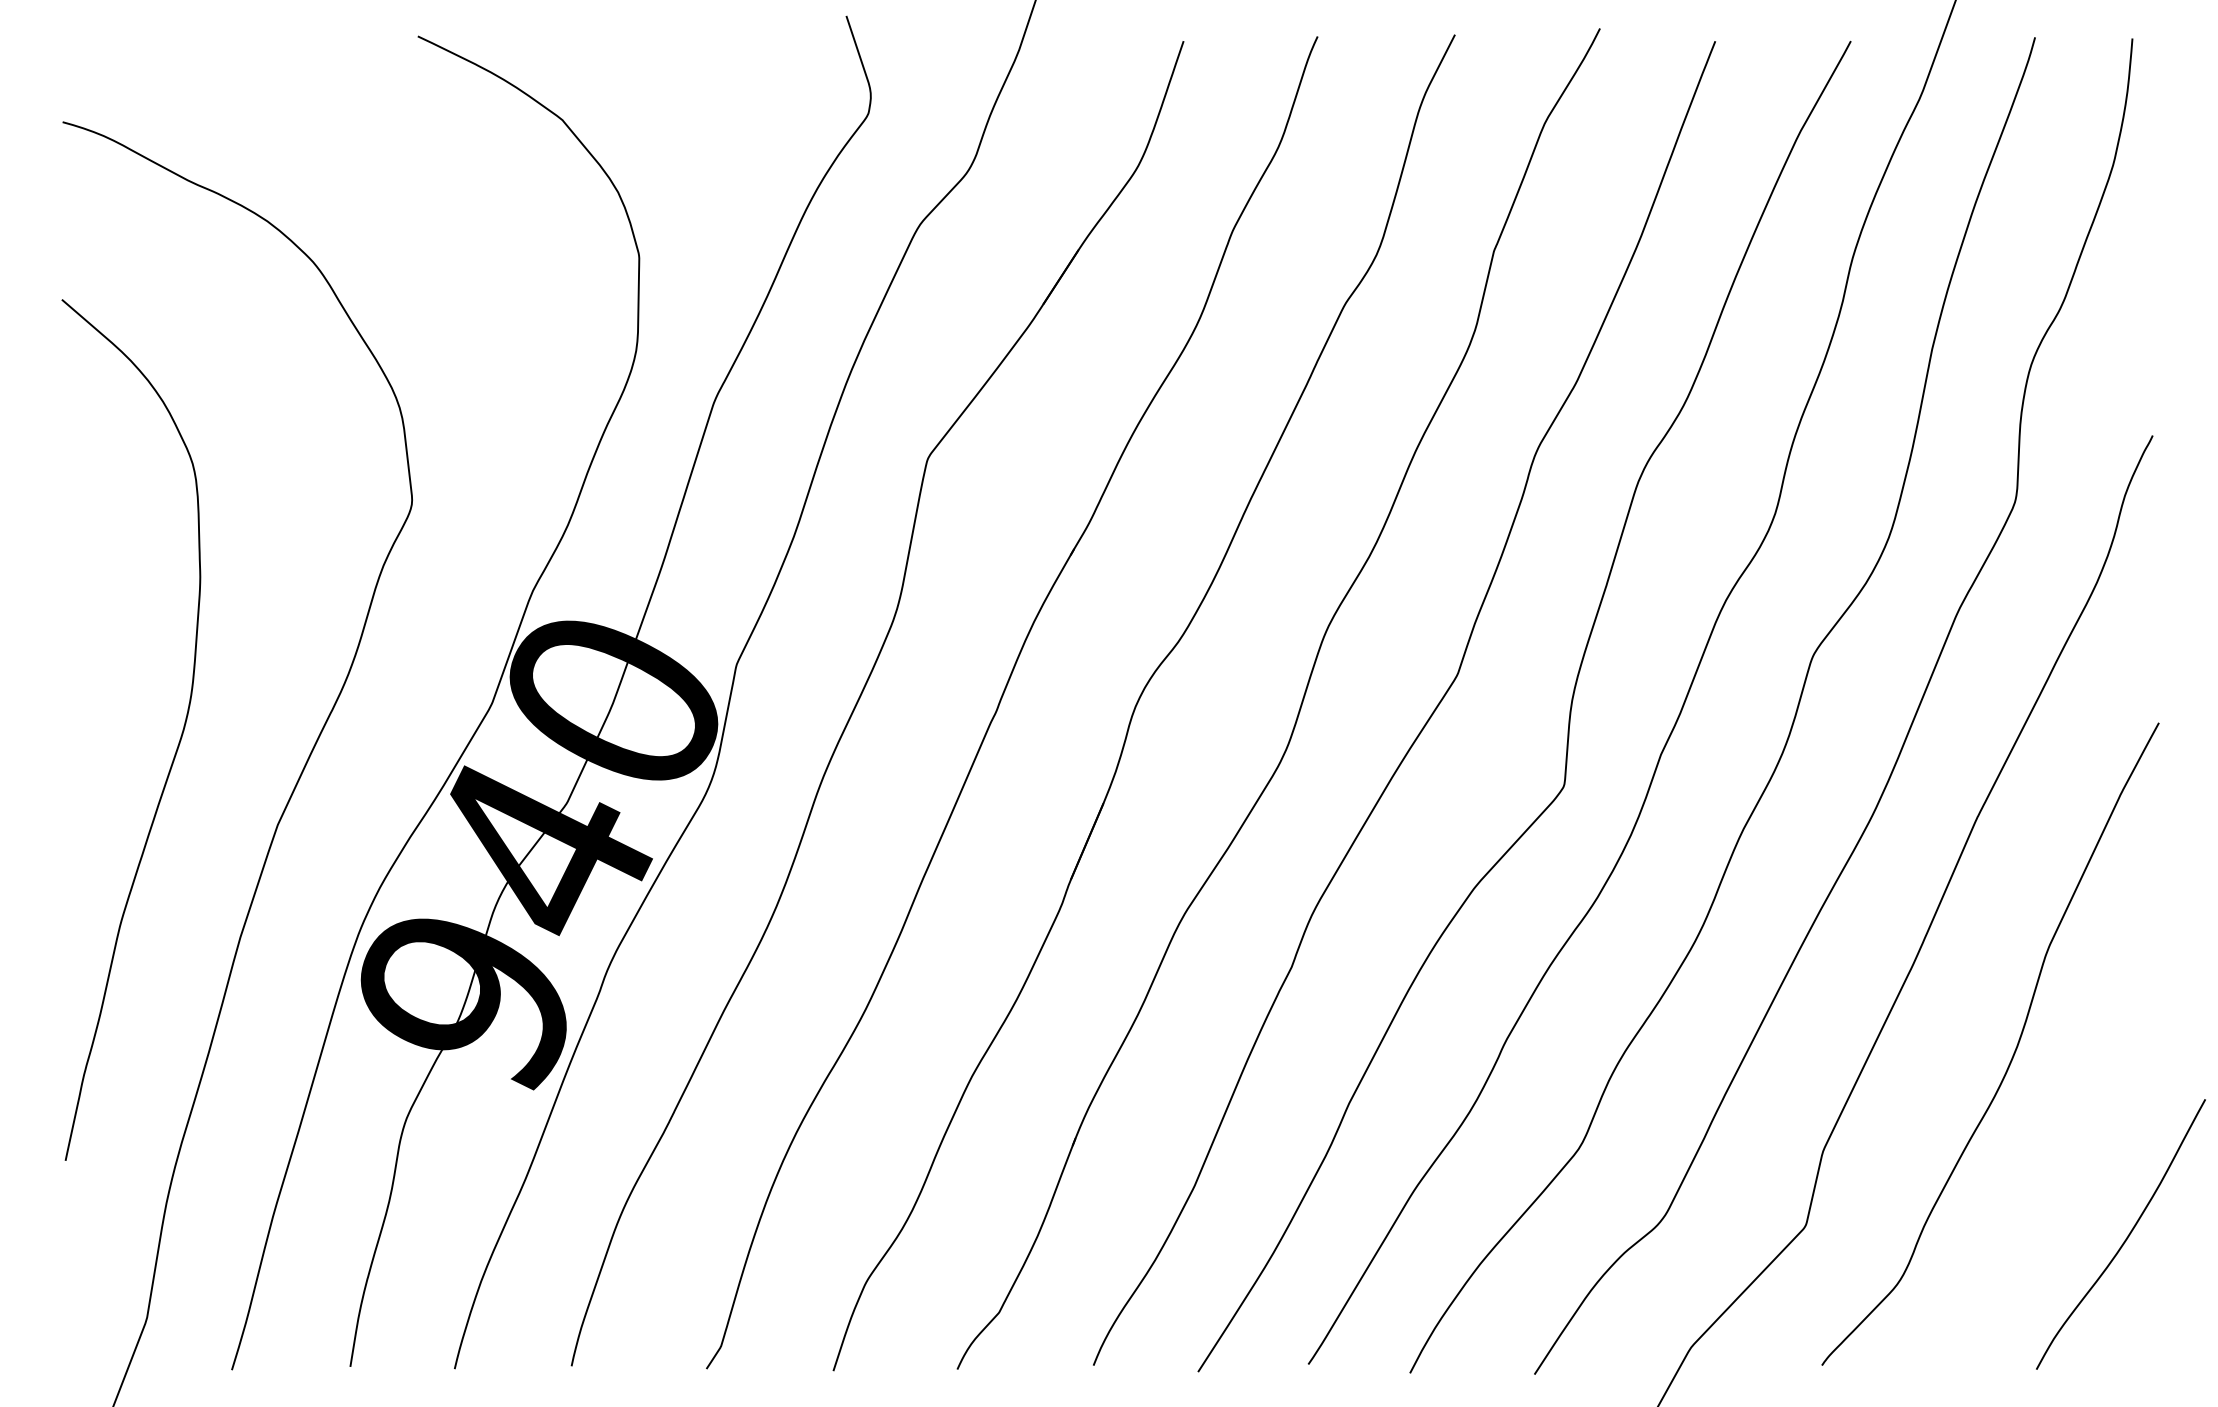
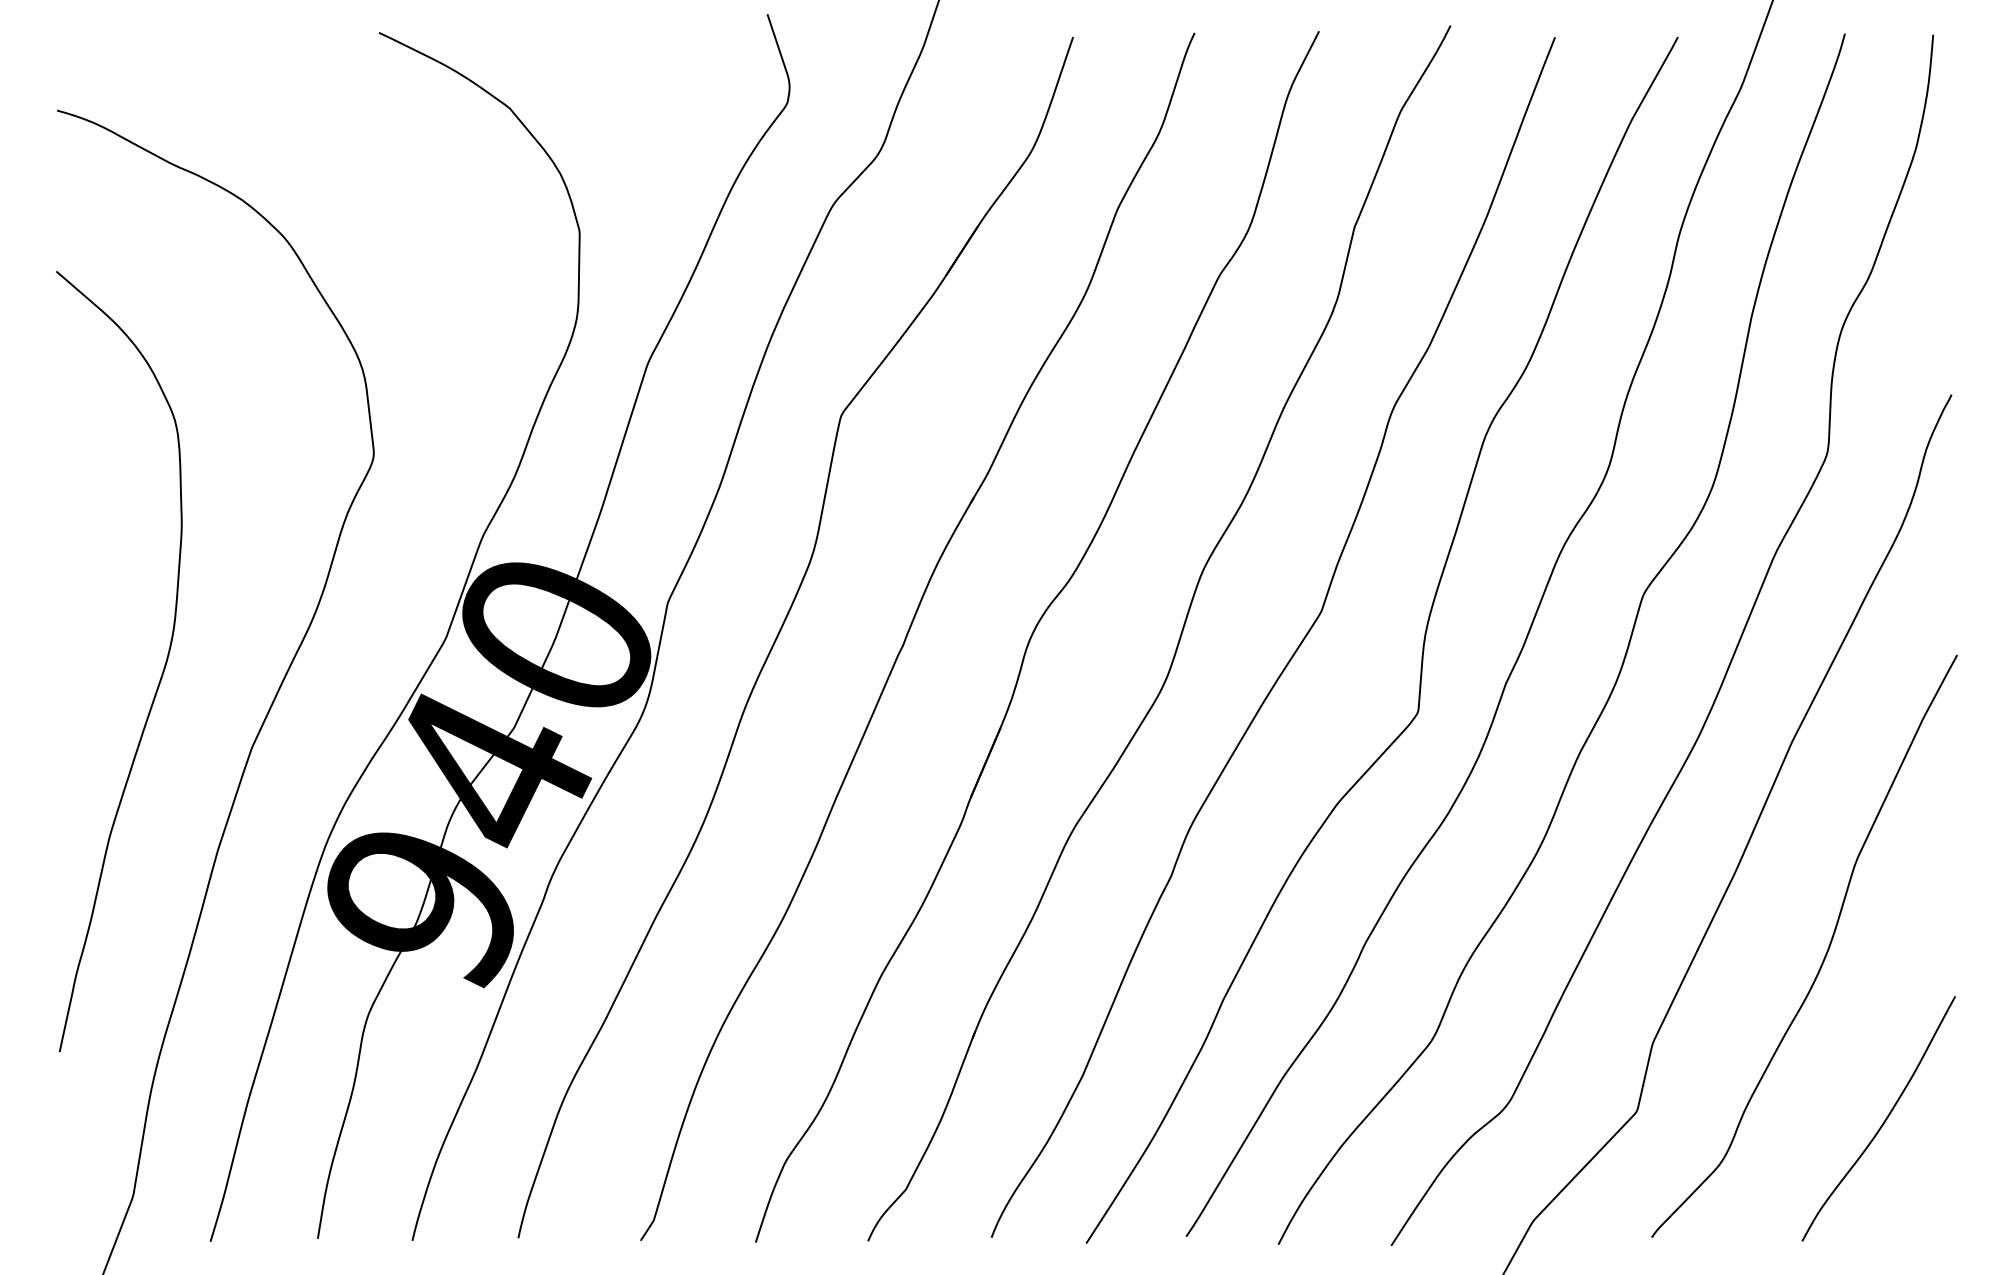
curve: (2126, 1237) -> (1883, 1121), moved

